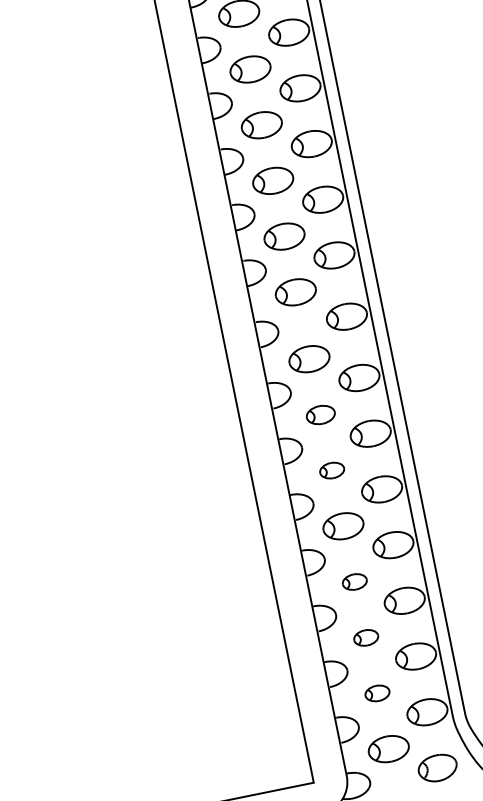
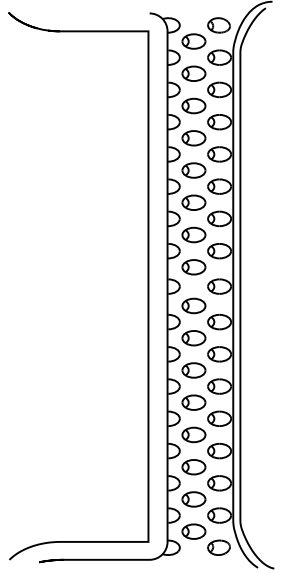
part: (320, 415) -> (193, 338), size x1.43
part: (331, 470) -> (193, 370), size x1.67
part: (353, 581) -> (193, 434), size x1.67
part: (365, 638) -> (193, 467), size x1.67
part: (376, 693) -> (193, 499), size x1.67

